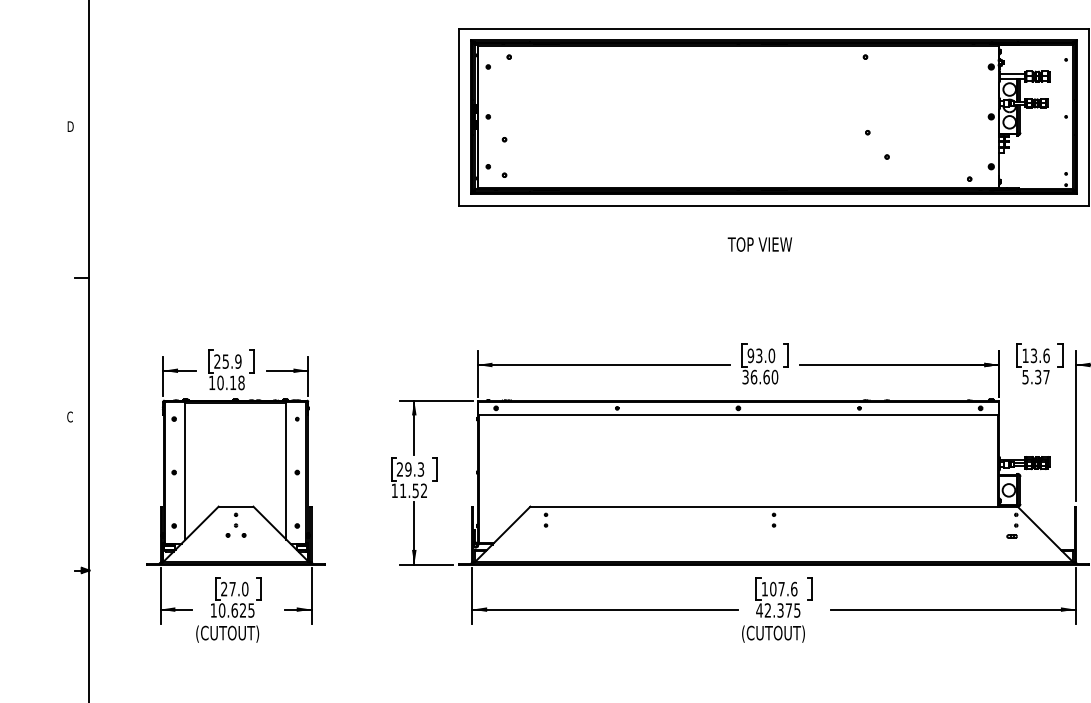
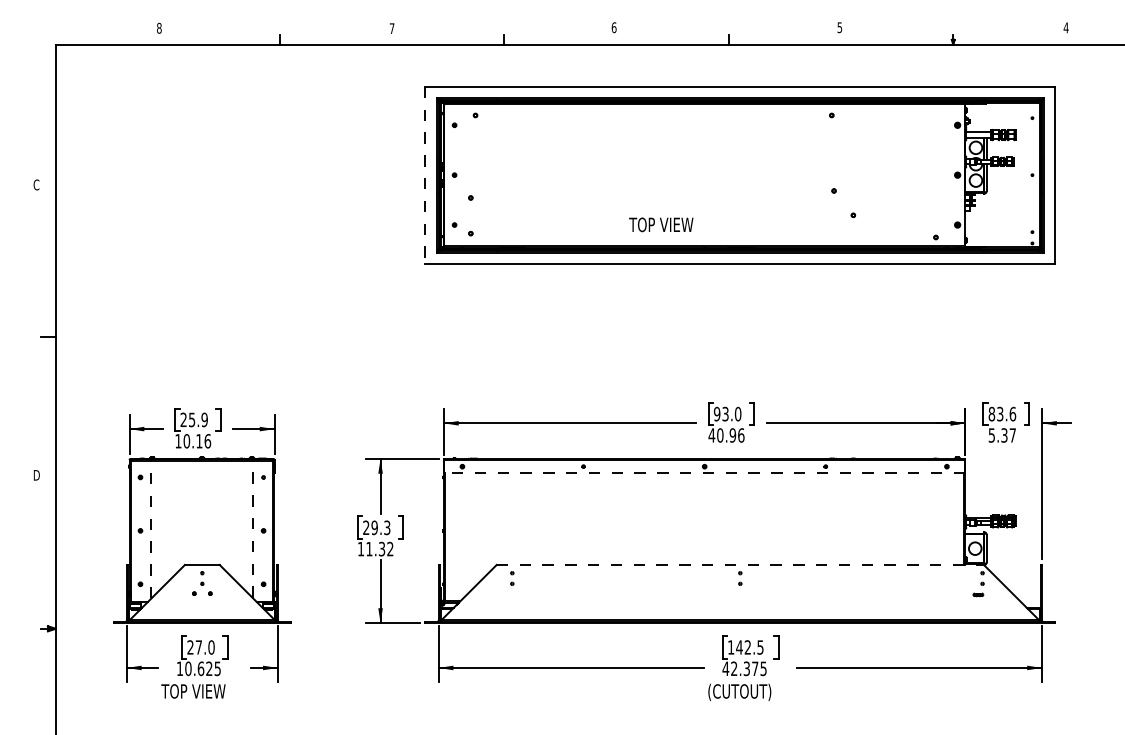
line: (459, 117) -> (425, 175), solid -> dashed
text: (70, 126) -> (36, 184), D -> C
text: (760, 244) -> (661, 224), moved
text: (1025, 355) -> (991, 413), 13.6 -> 83.6
text: (760, 377) -> (726, 435), 36.60 -> 40.96
text: (241, 383) -> (207, 441), 10.18 -> 10.16
line: (738, 415) -> (704, 473), solid -> dashed
text: (70, 416) -> (36, 474), C -> D
line: (185, 471) -> (151, 529), solid -> dashed
line: (286, 471) -> (252, 529), solid -> dashed
text: (416, 490) -> (382, 548), 11.52 -> 11.32
line: (774, 506) -> (740, 564), solid -> dashed
text: (783, 589) -> (749, 647), 107.6 -> 142.5
text: (227, 633) -> (193, 691), (CUTOUT) -> TOP VIEW

